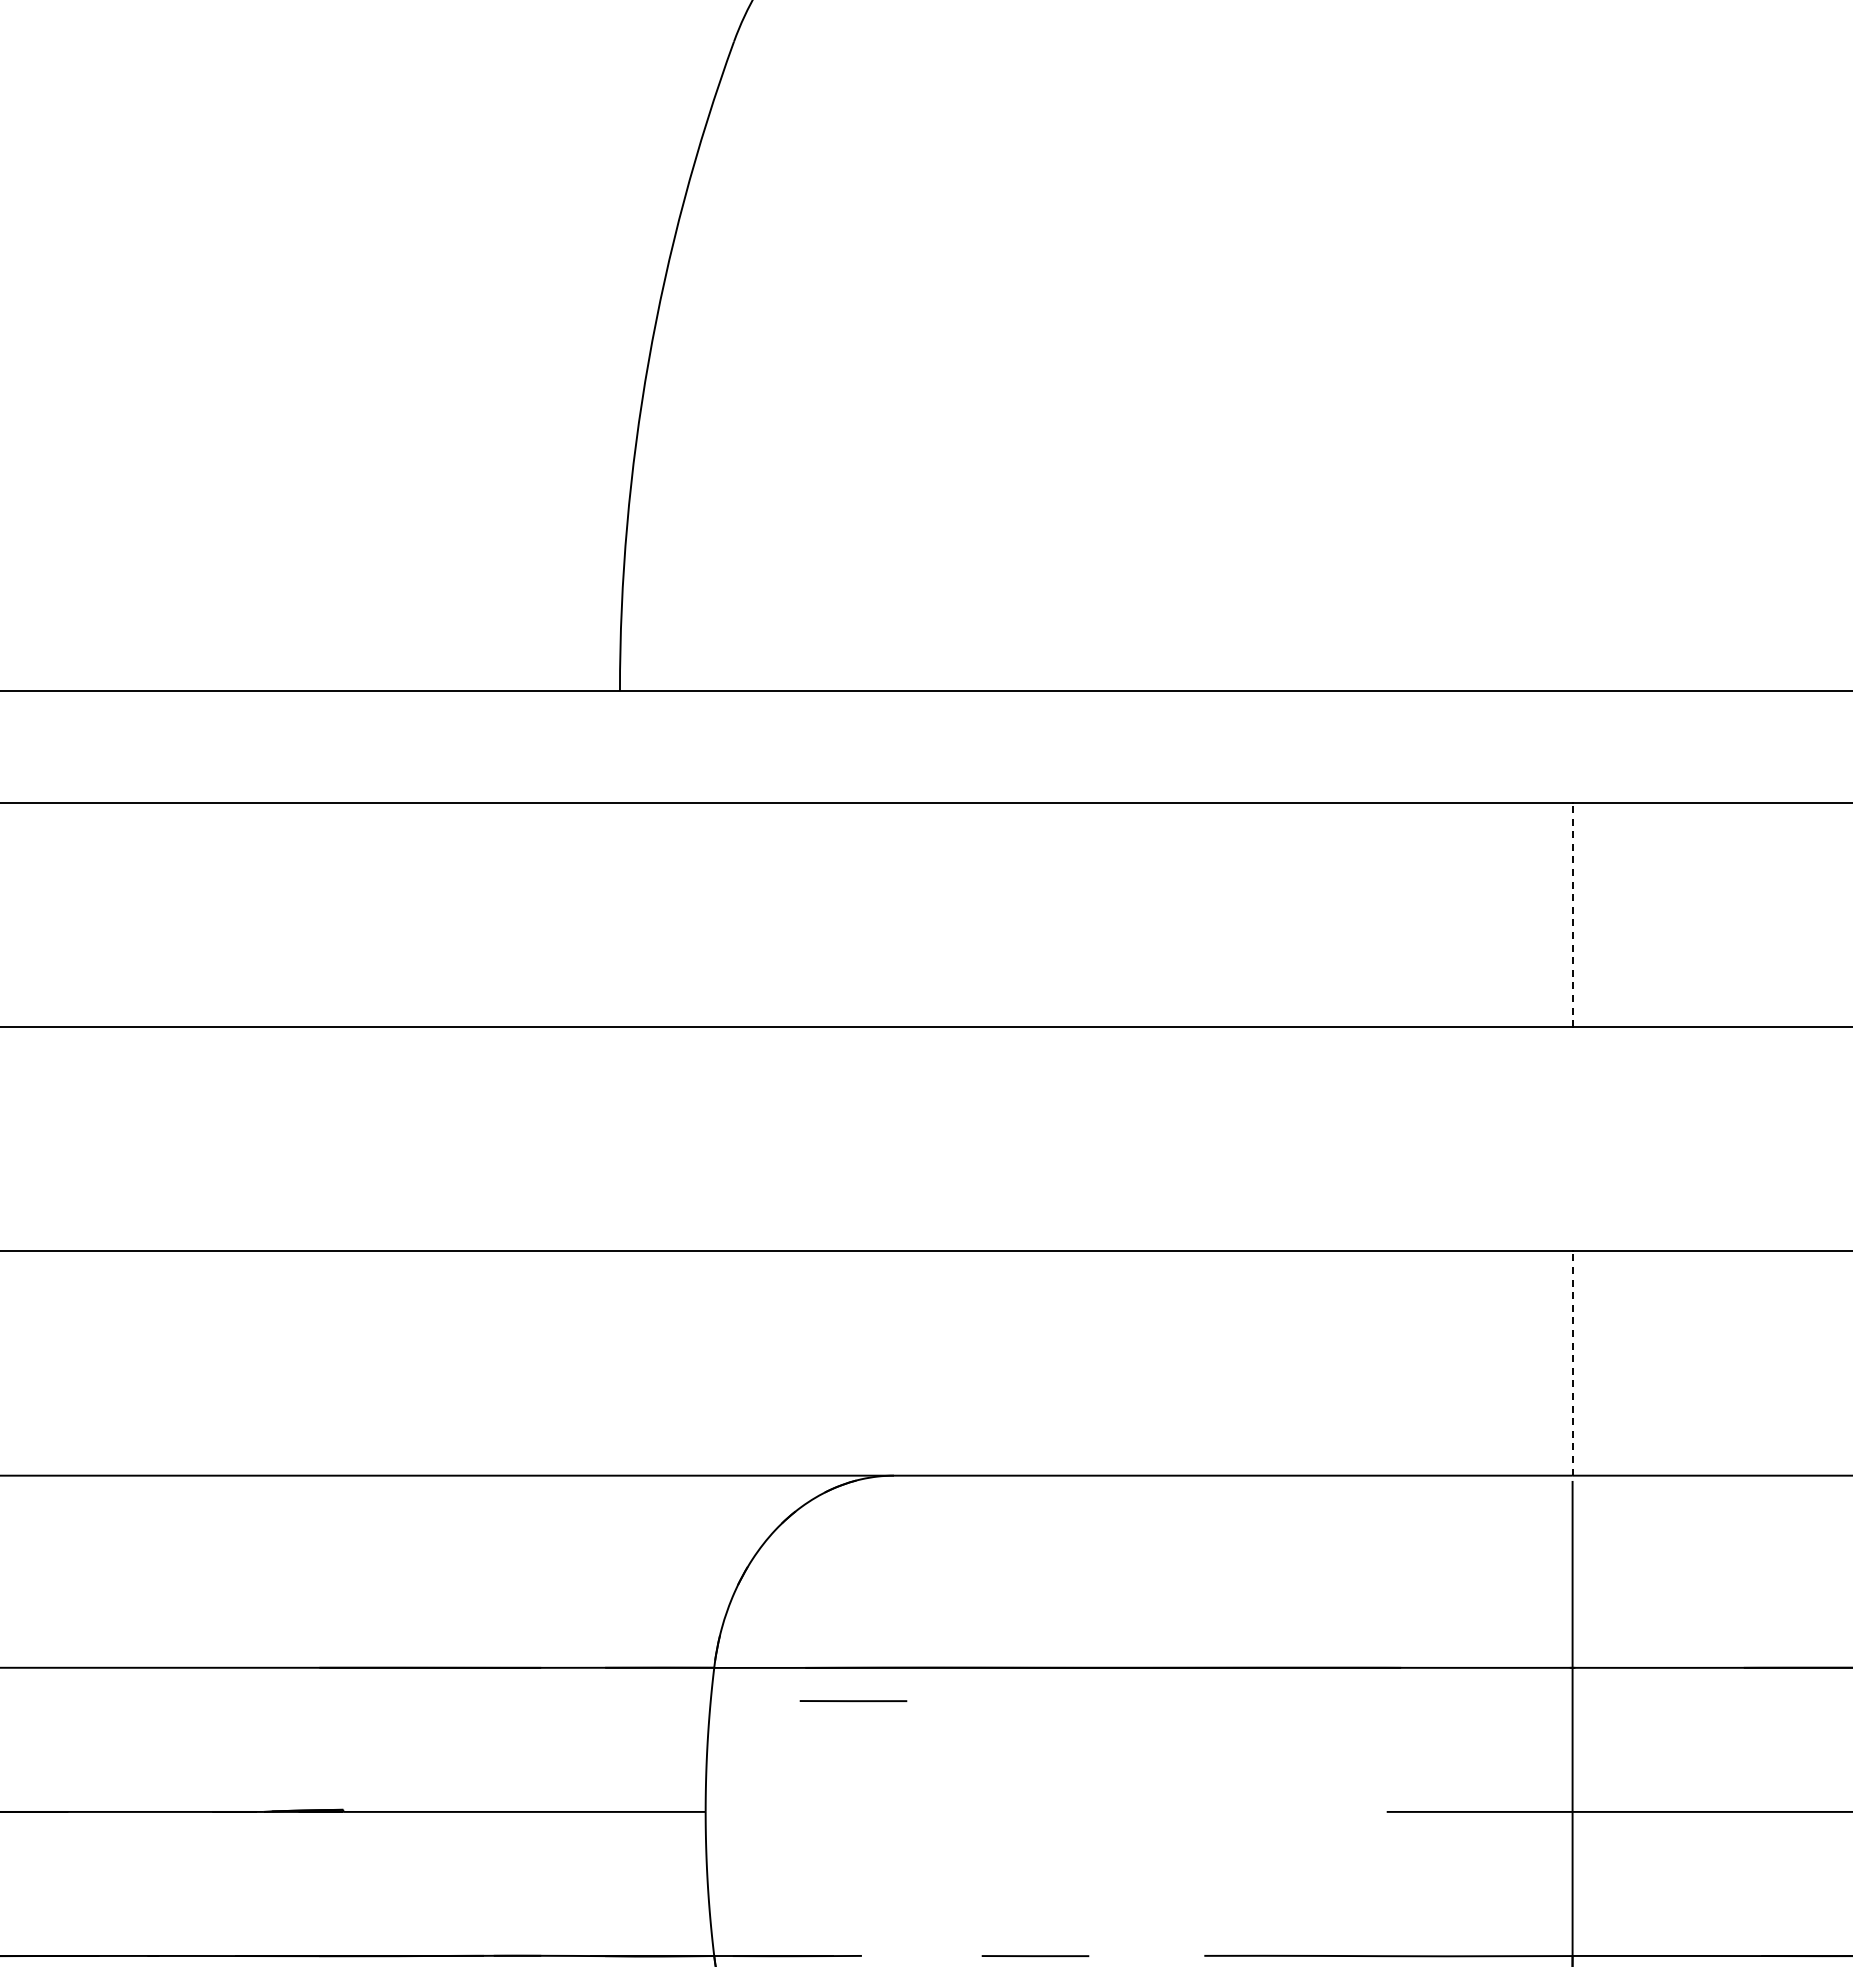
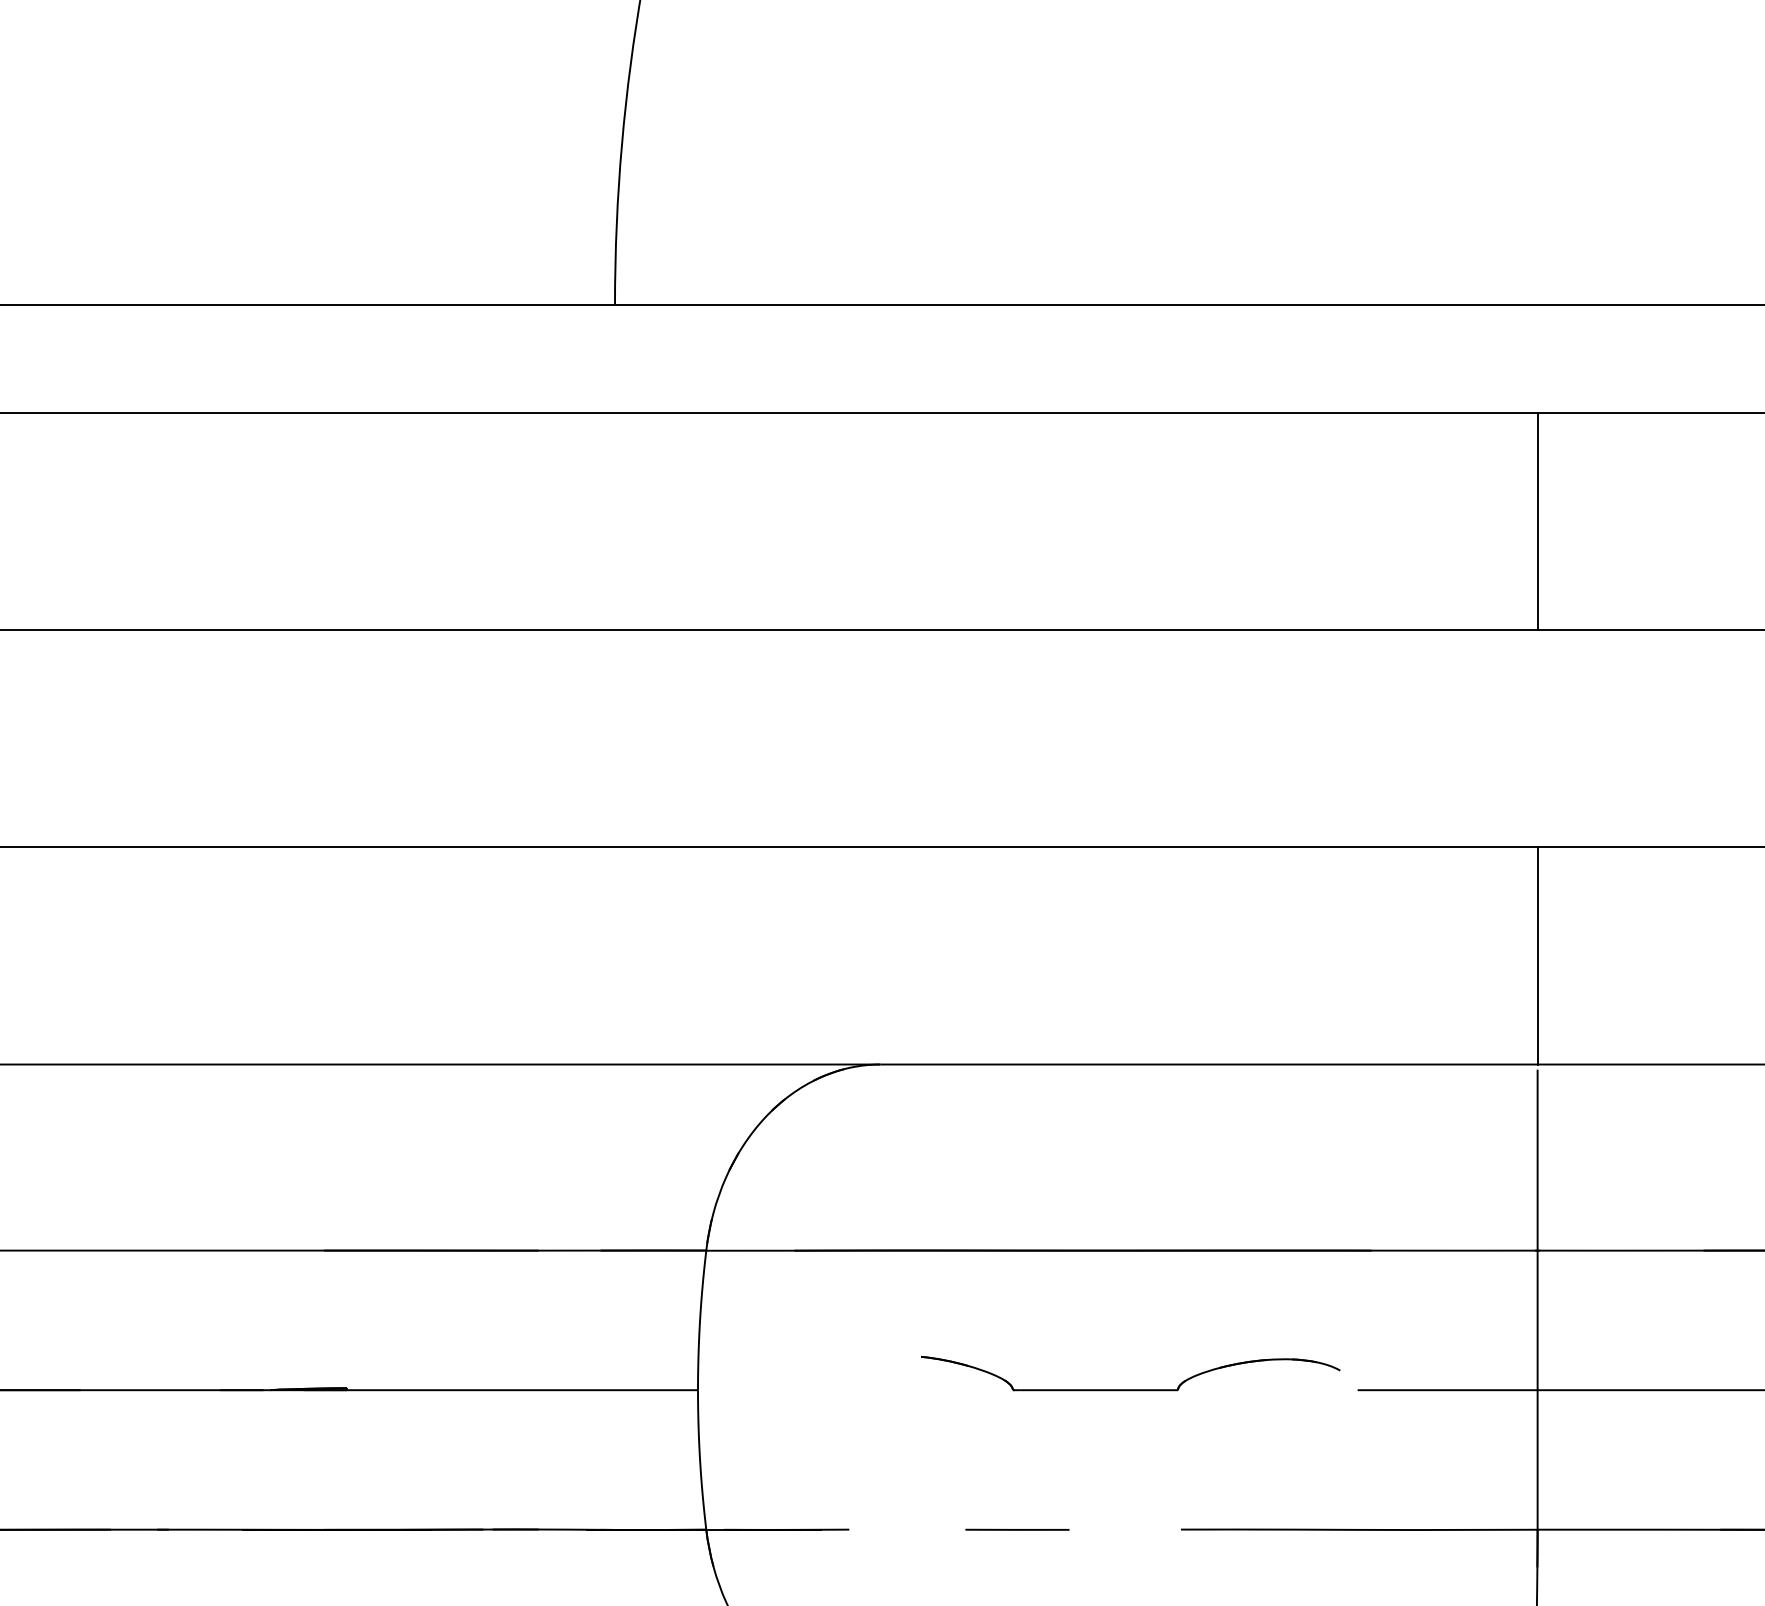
line: (1572, 914) -> (1537, 521), dashed -> solid
line: (1572, 1363) -> (1537, 955), dashed -> solid
line: (853, 1701) -> (841, 1283), removed
part: (1152, 1811) -> (1130, 1389), added

